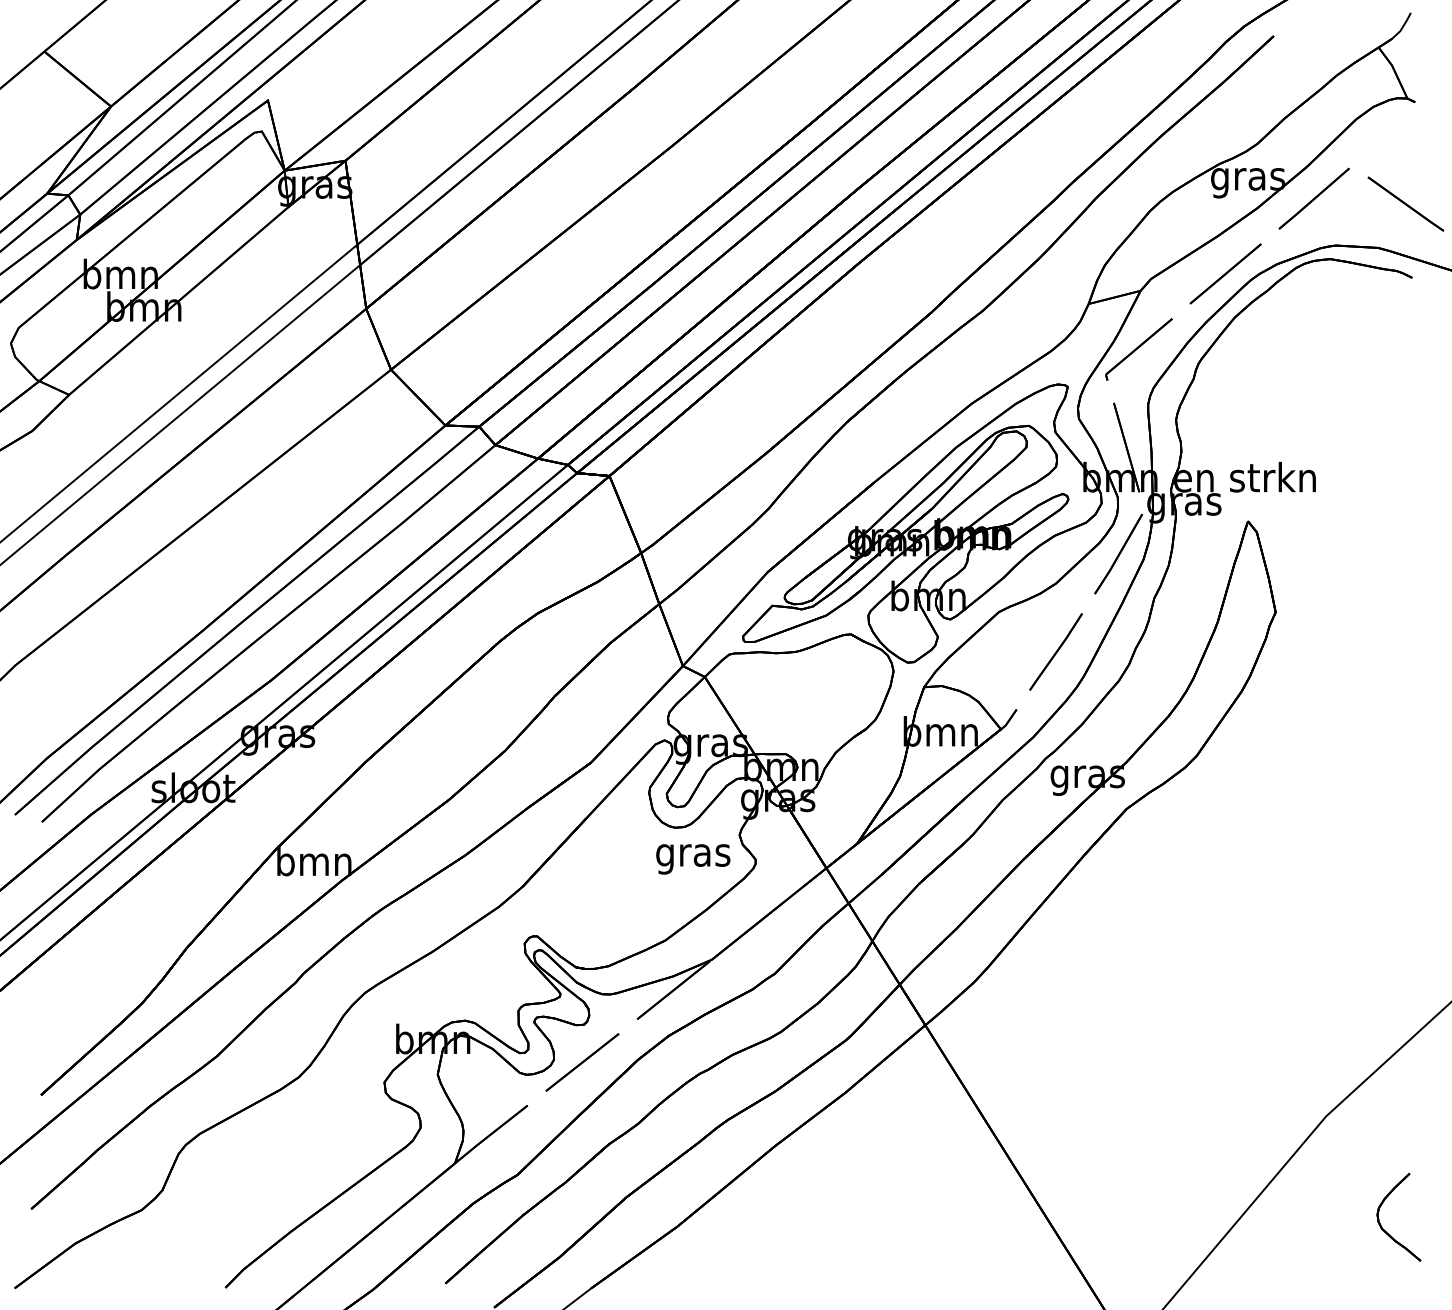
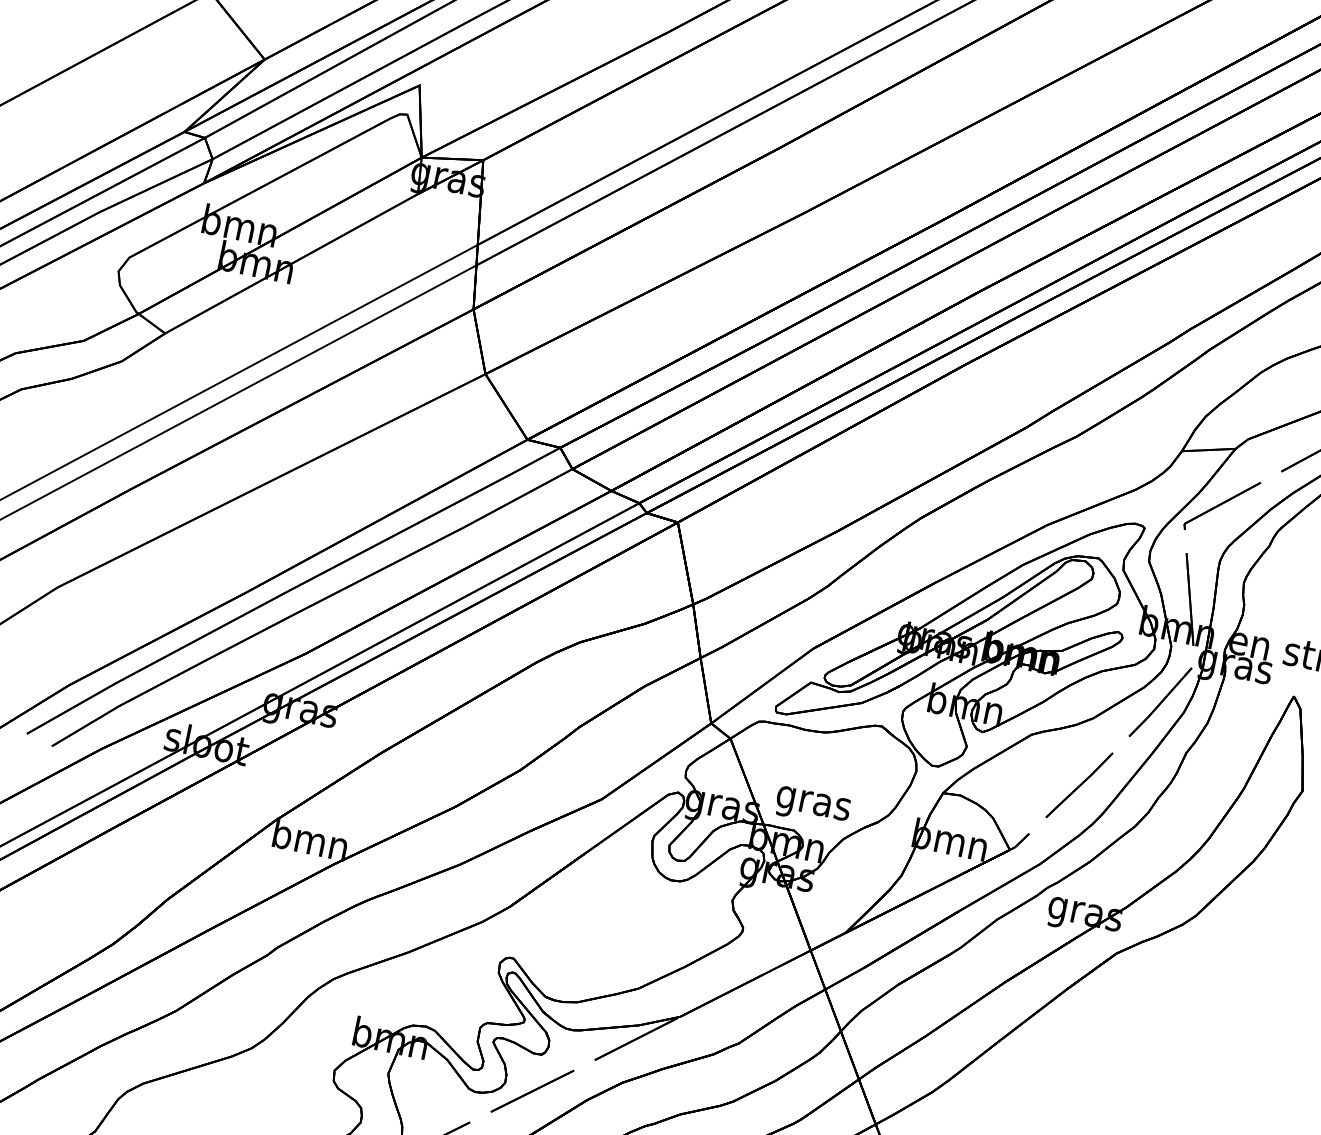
text: (693, 859) -> (812, 807), moved

